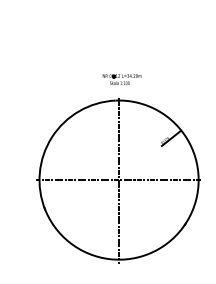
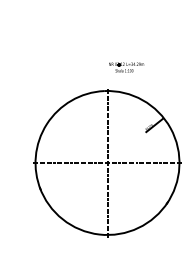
part: (121, 79) -> (125, 67), moved

